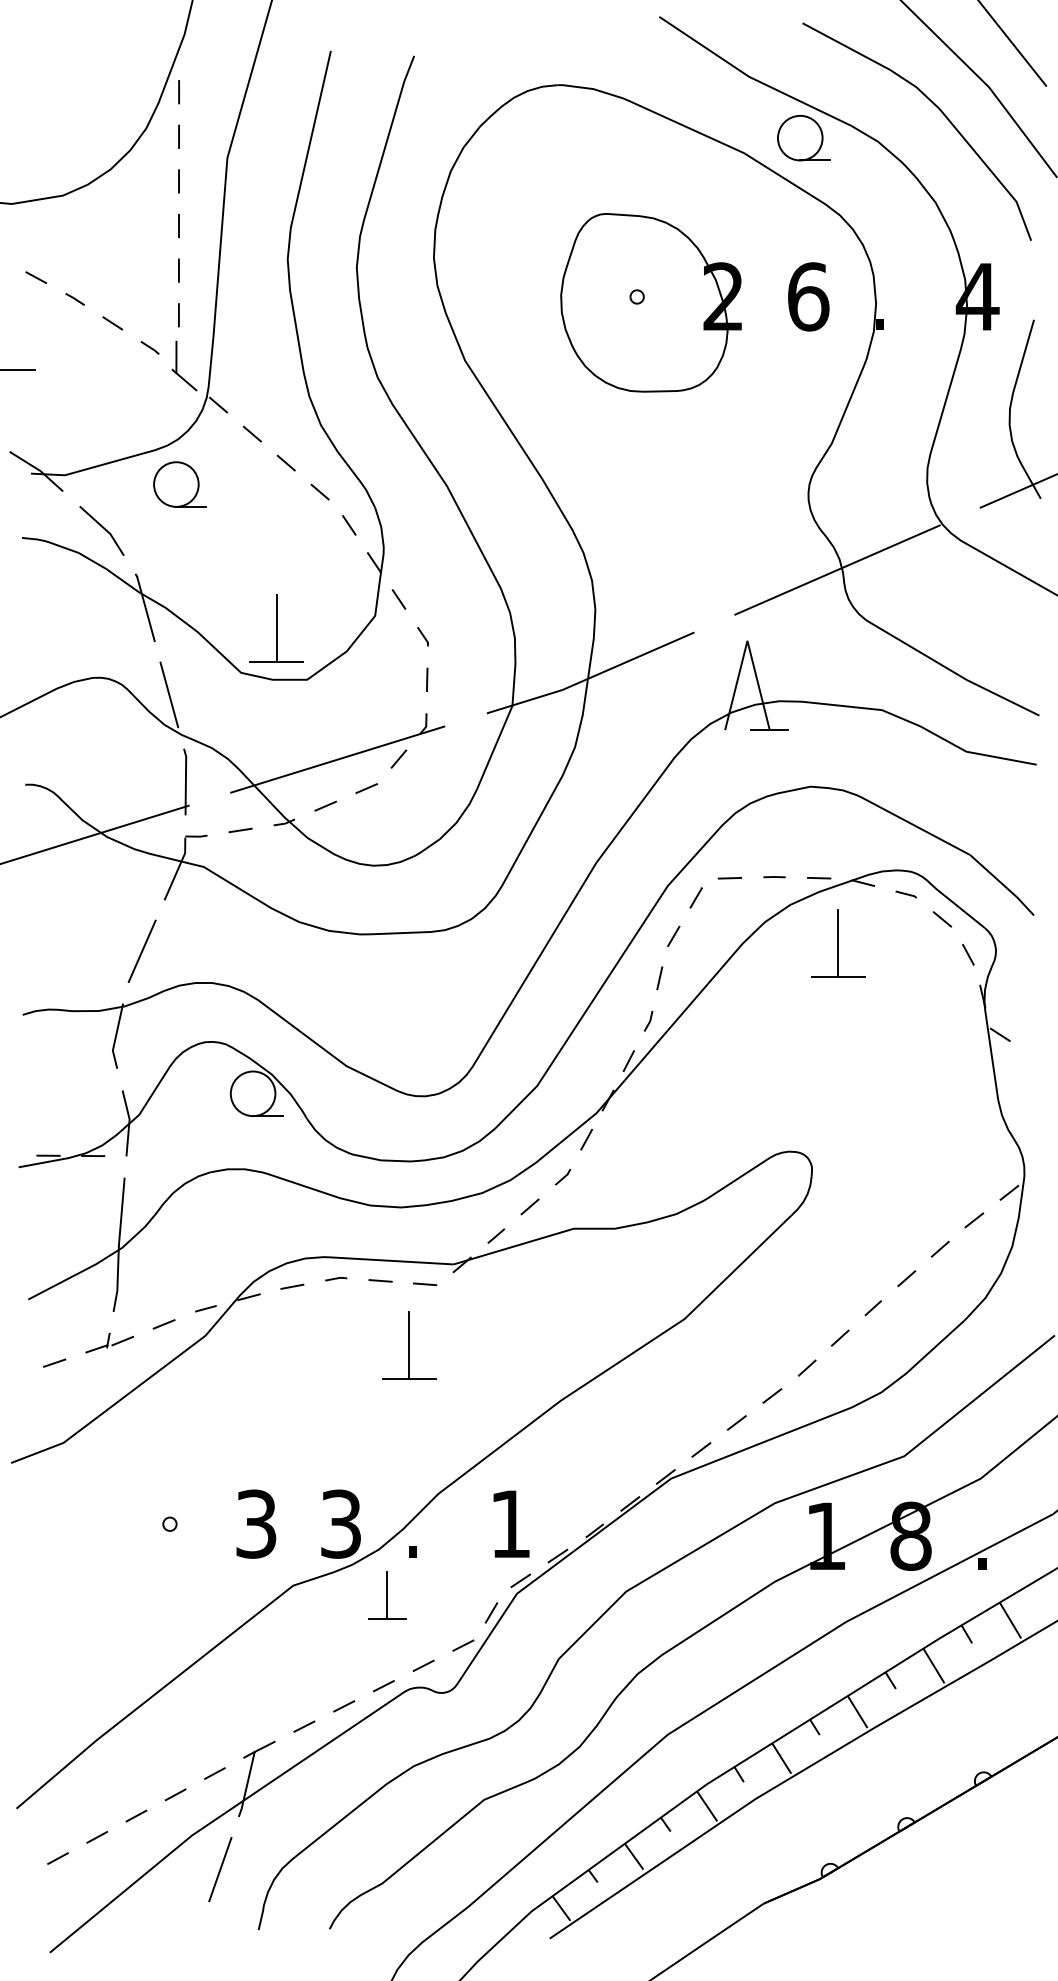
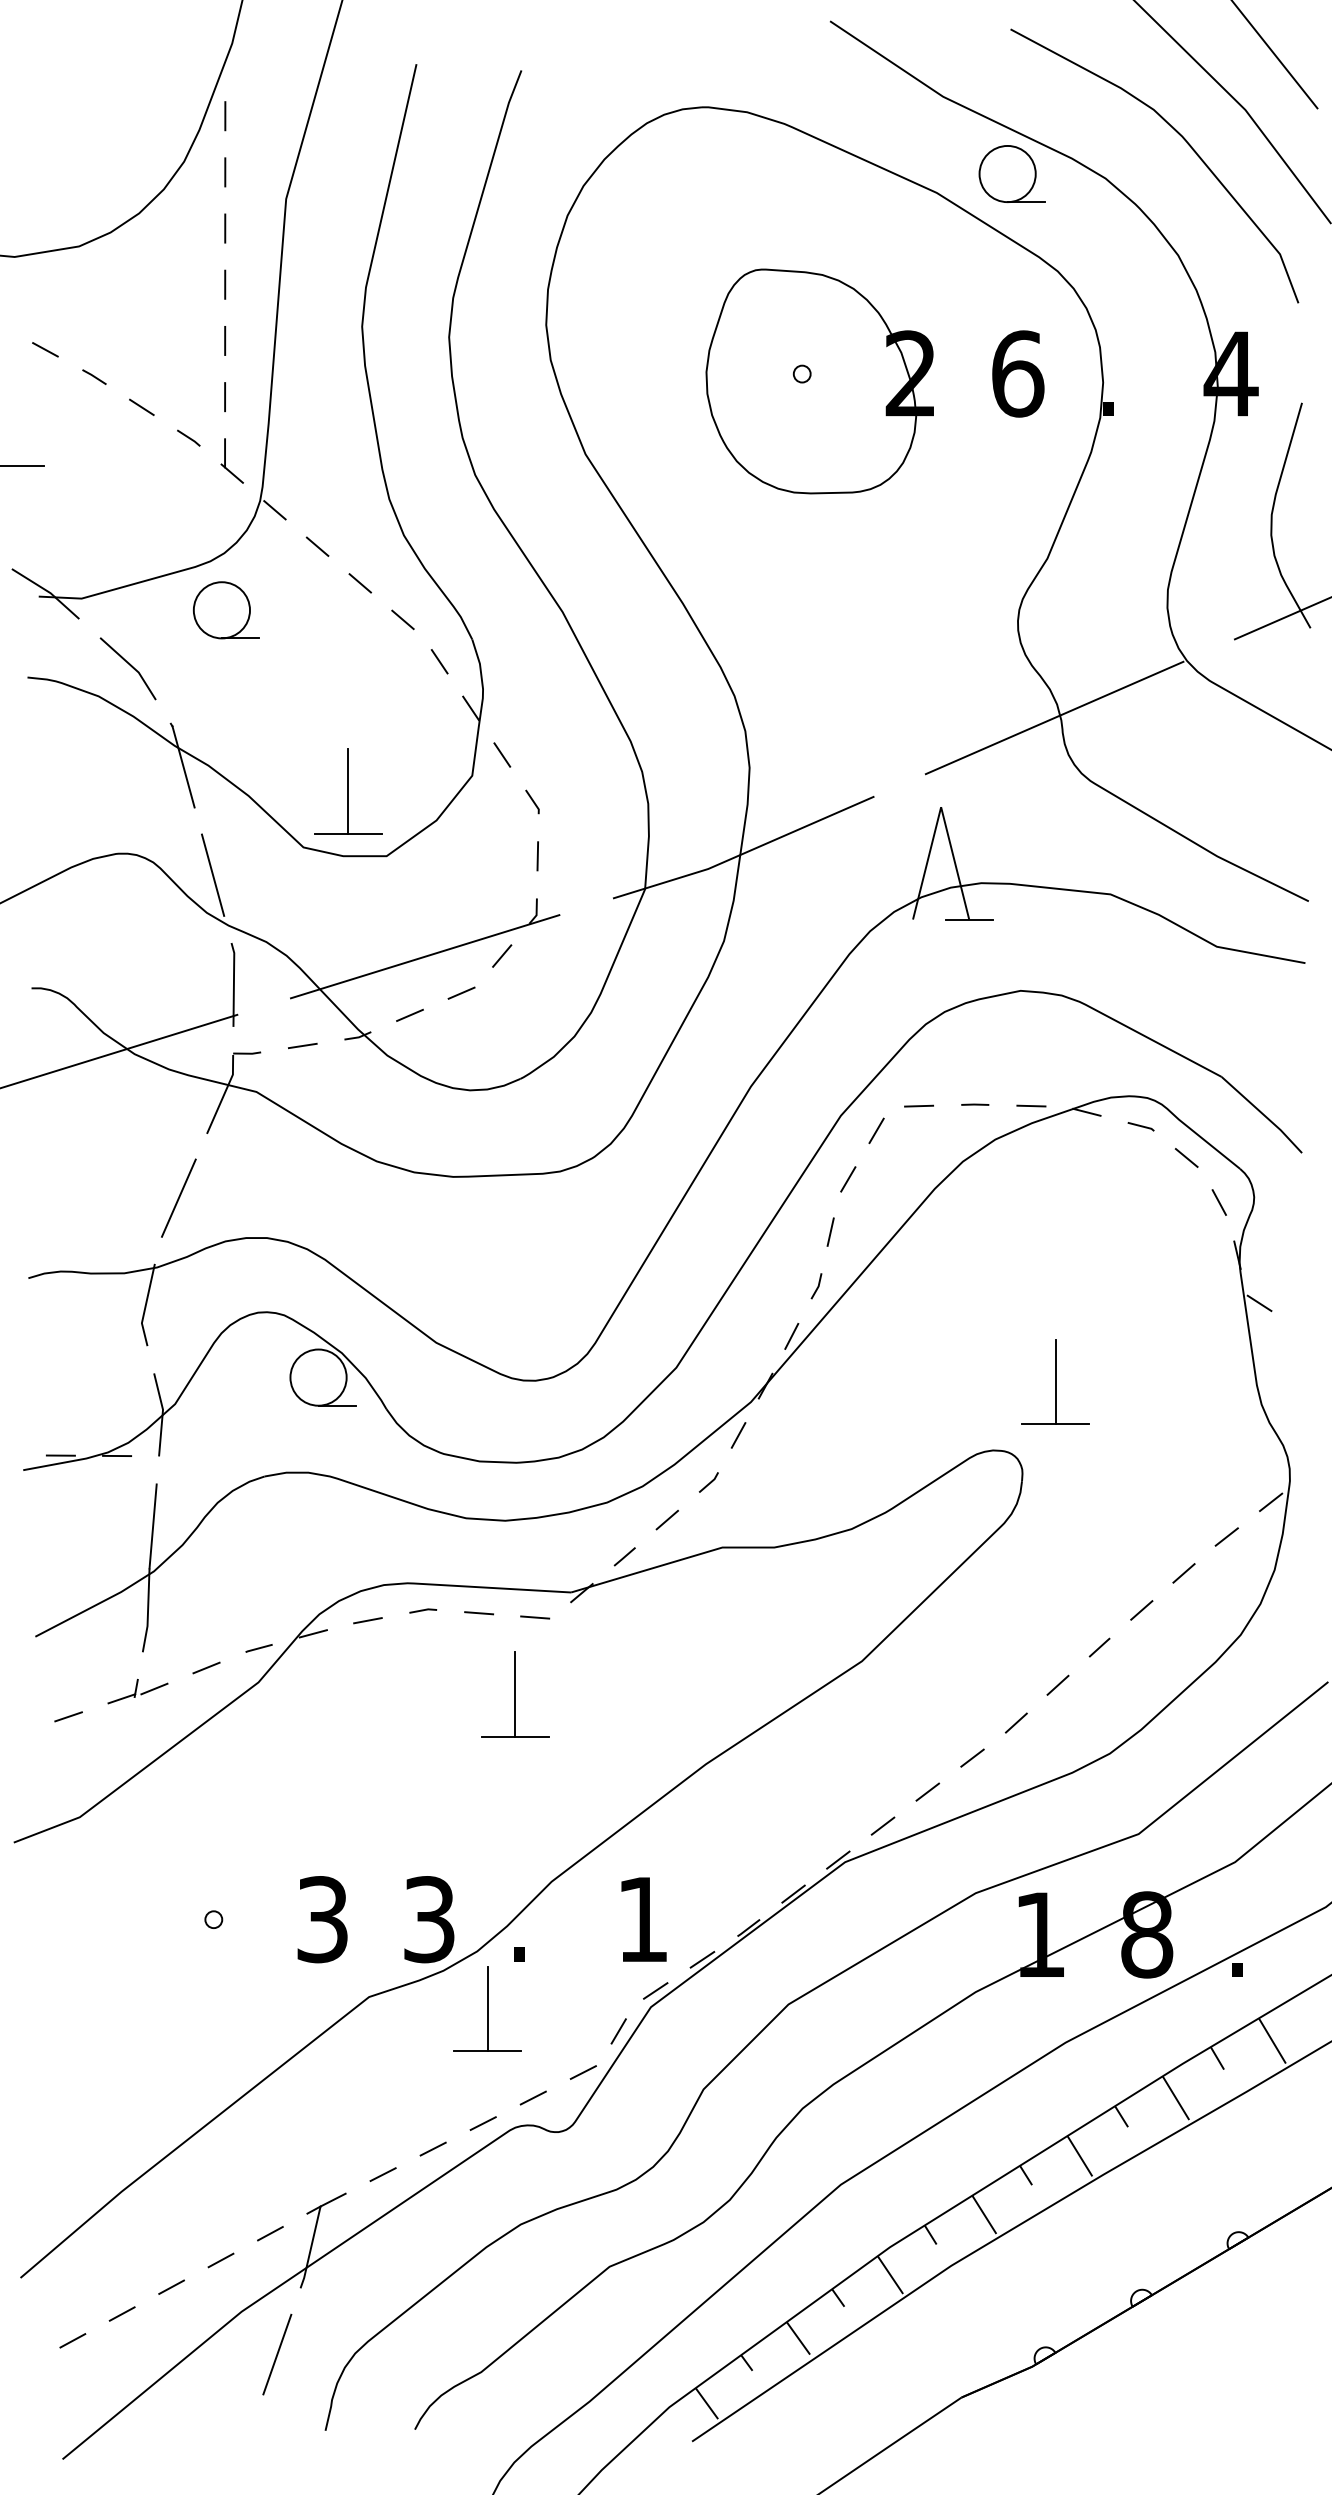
part: (184, 365) -> (232, 460), size x0.71
part: (838, 943) -> (1055, 1382), moved
part: (387, 1595) -> (487, 2009), size x1.43

